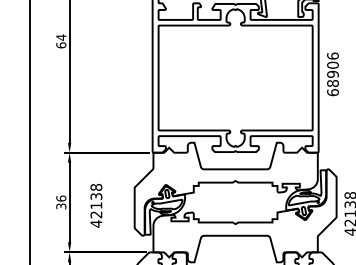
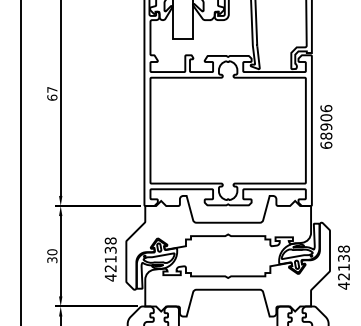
text: (61, 37) -> (52, 89), 64 -> 67
text: (60, 198) -> (51, 252), 36 -> 30
text: (96, 205) -> (110, 259), moved

